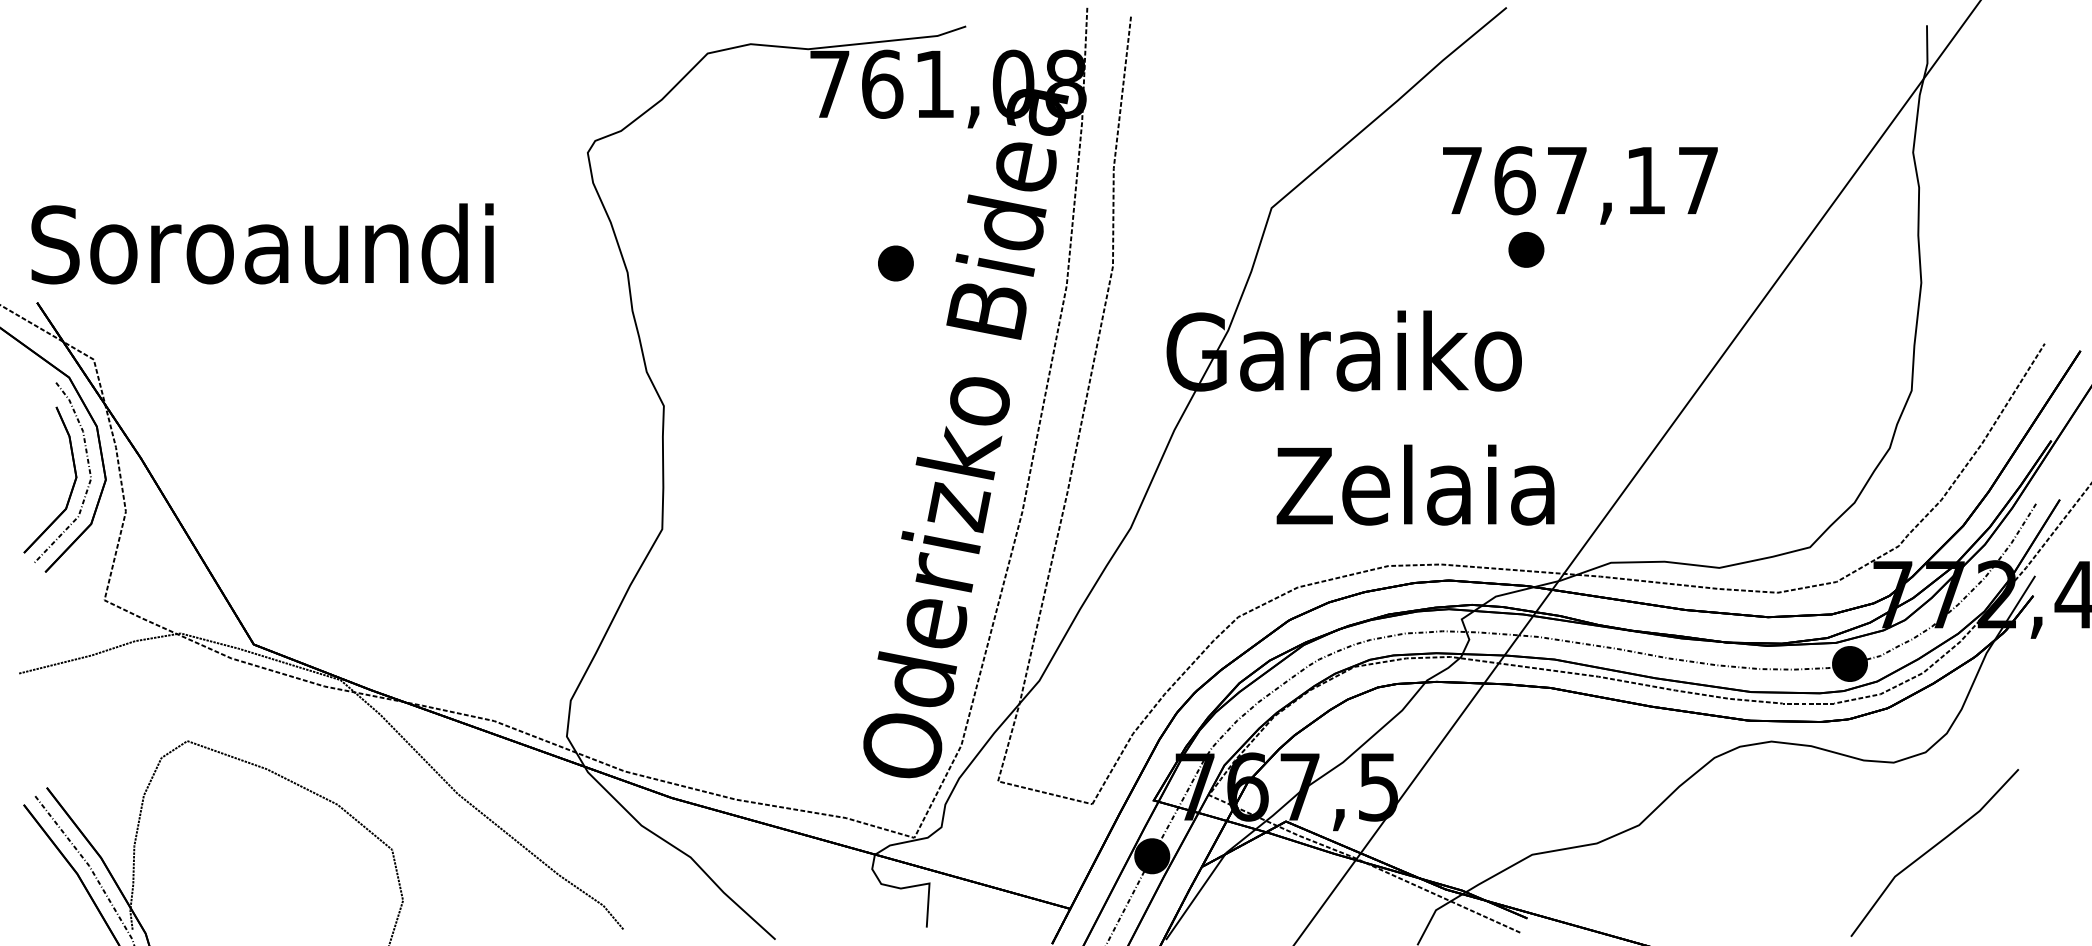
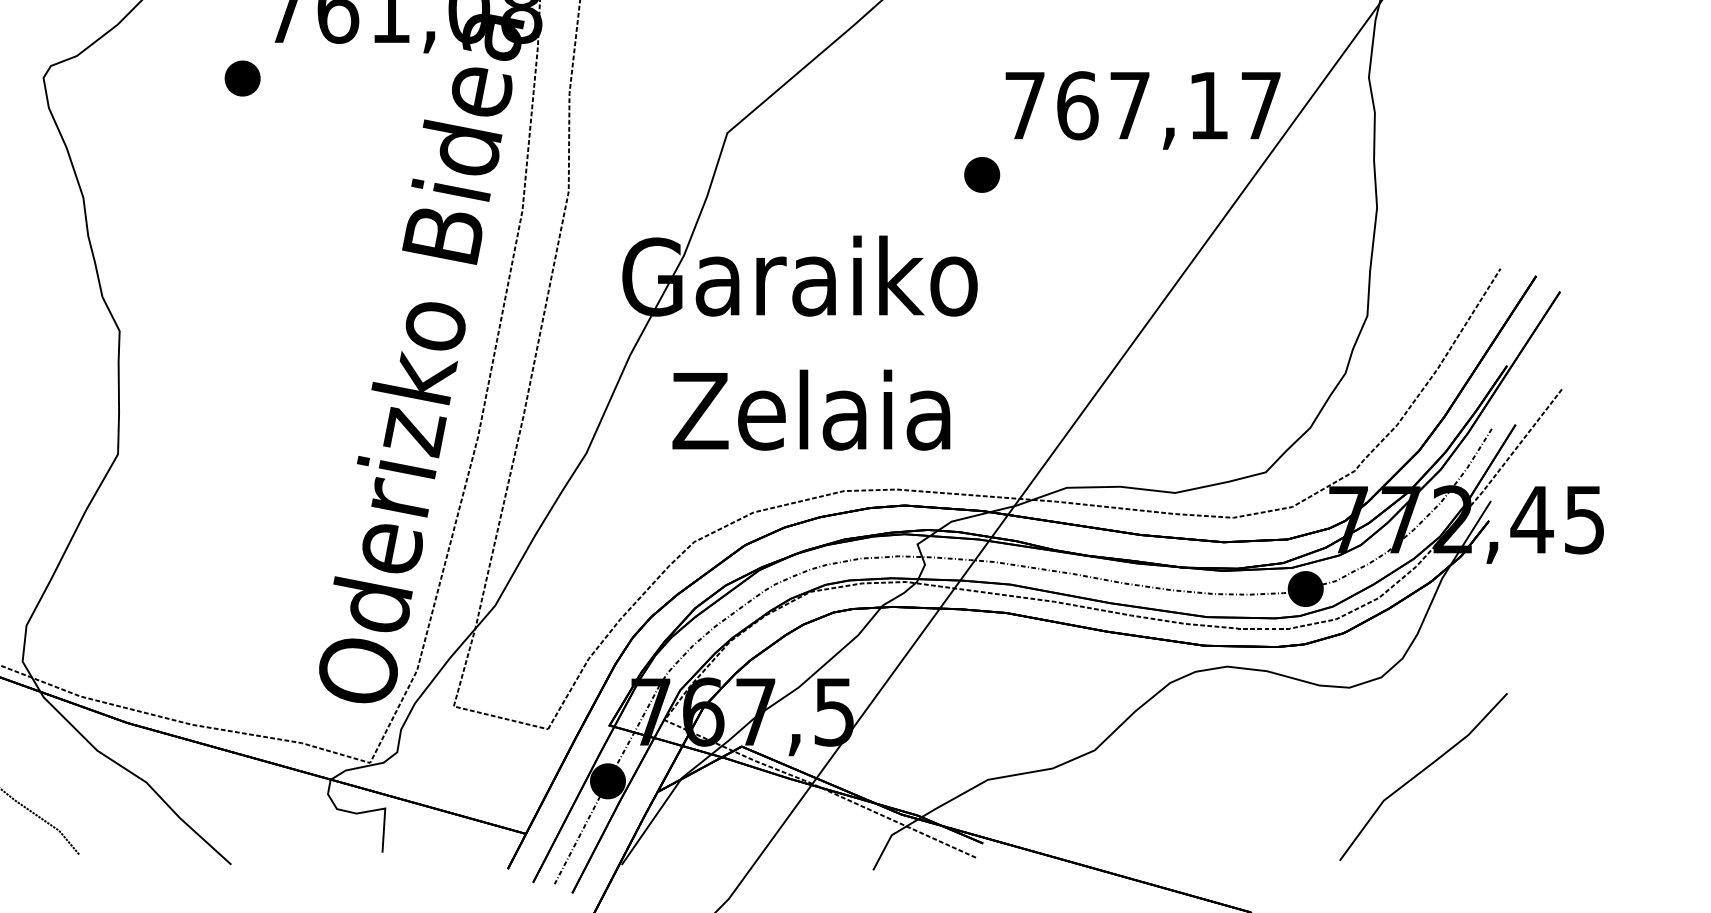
text: (1580, 185) -> (1143, 110), moved
part: (895, 263) -> (242, 78), moved
text: (1415, 484) -> (811, 409), moved
part: (1934, 852) -> (1423, 776), moved

